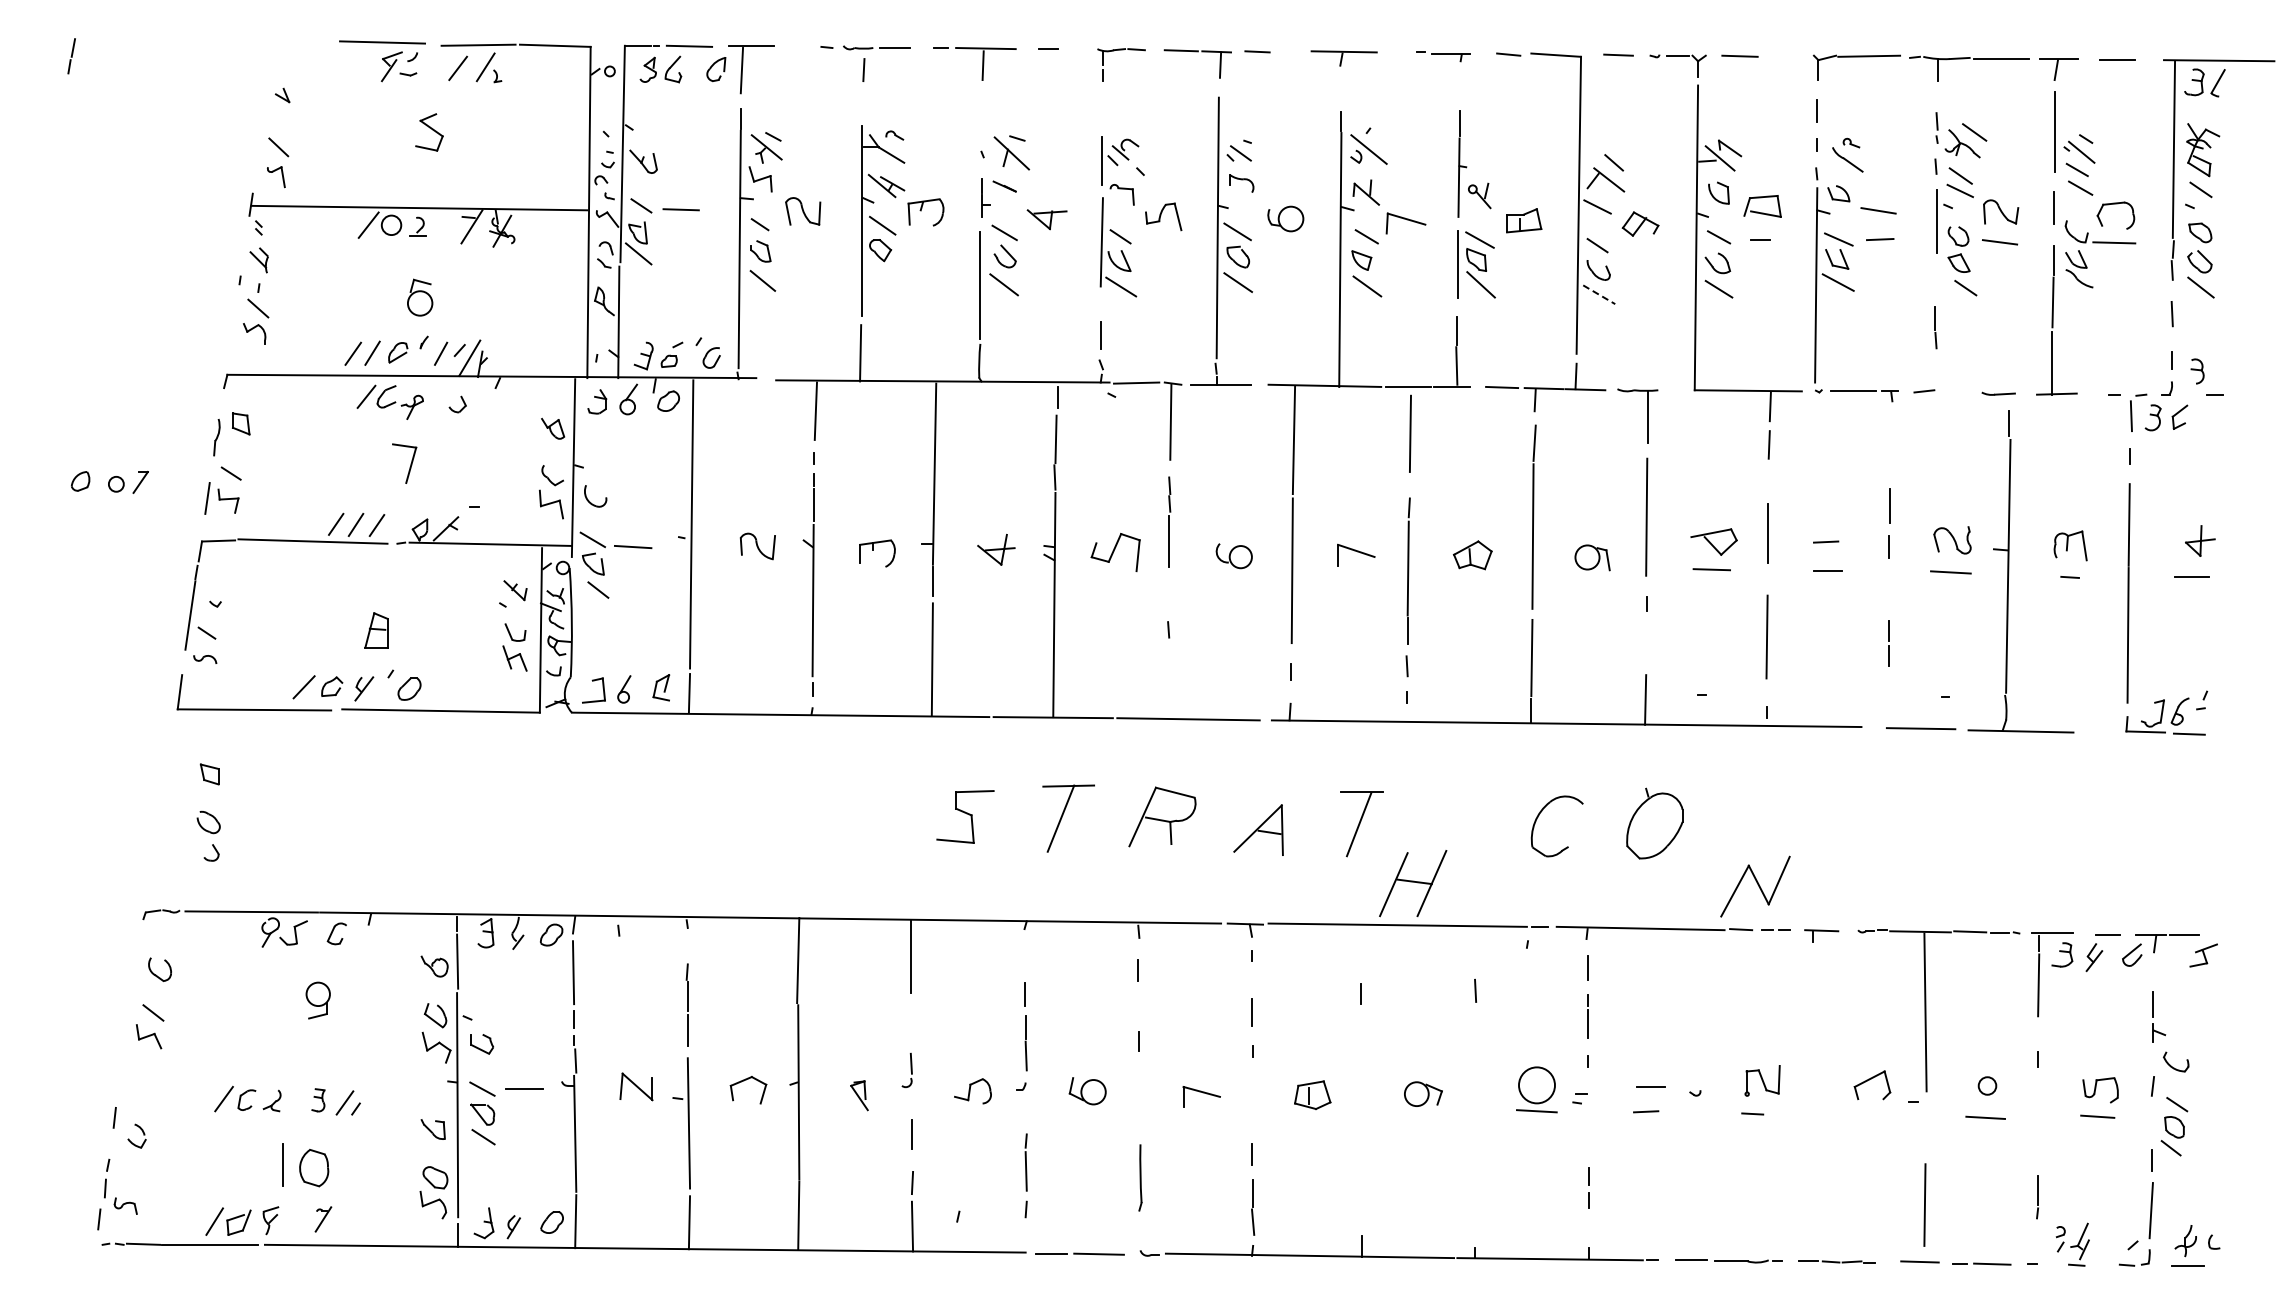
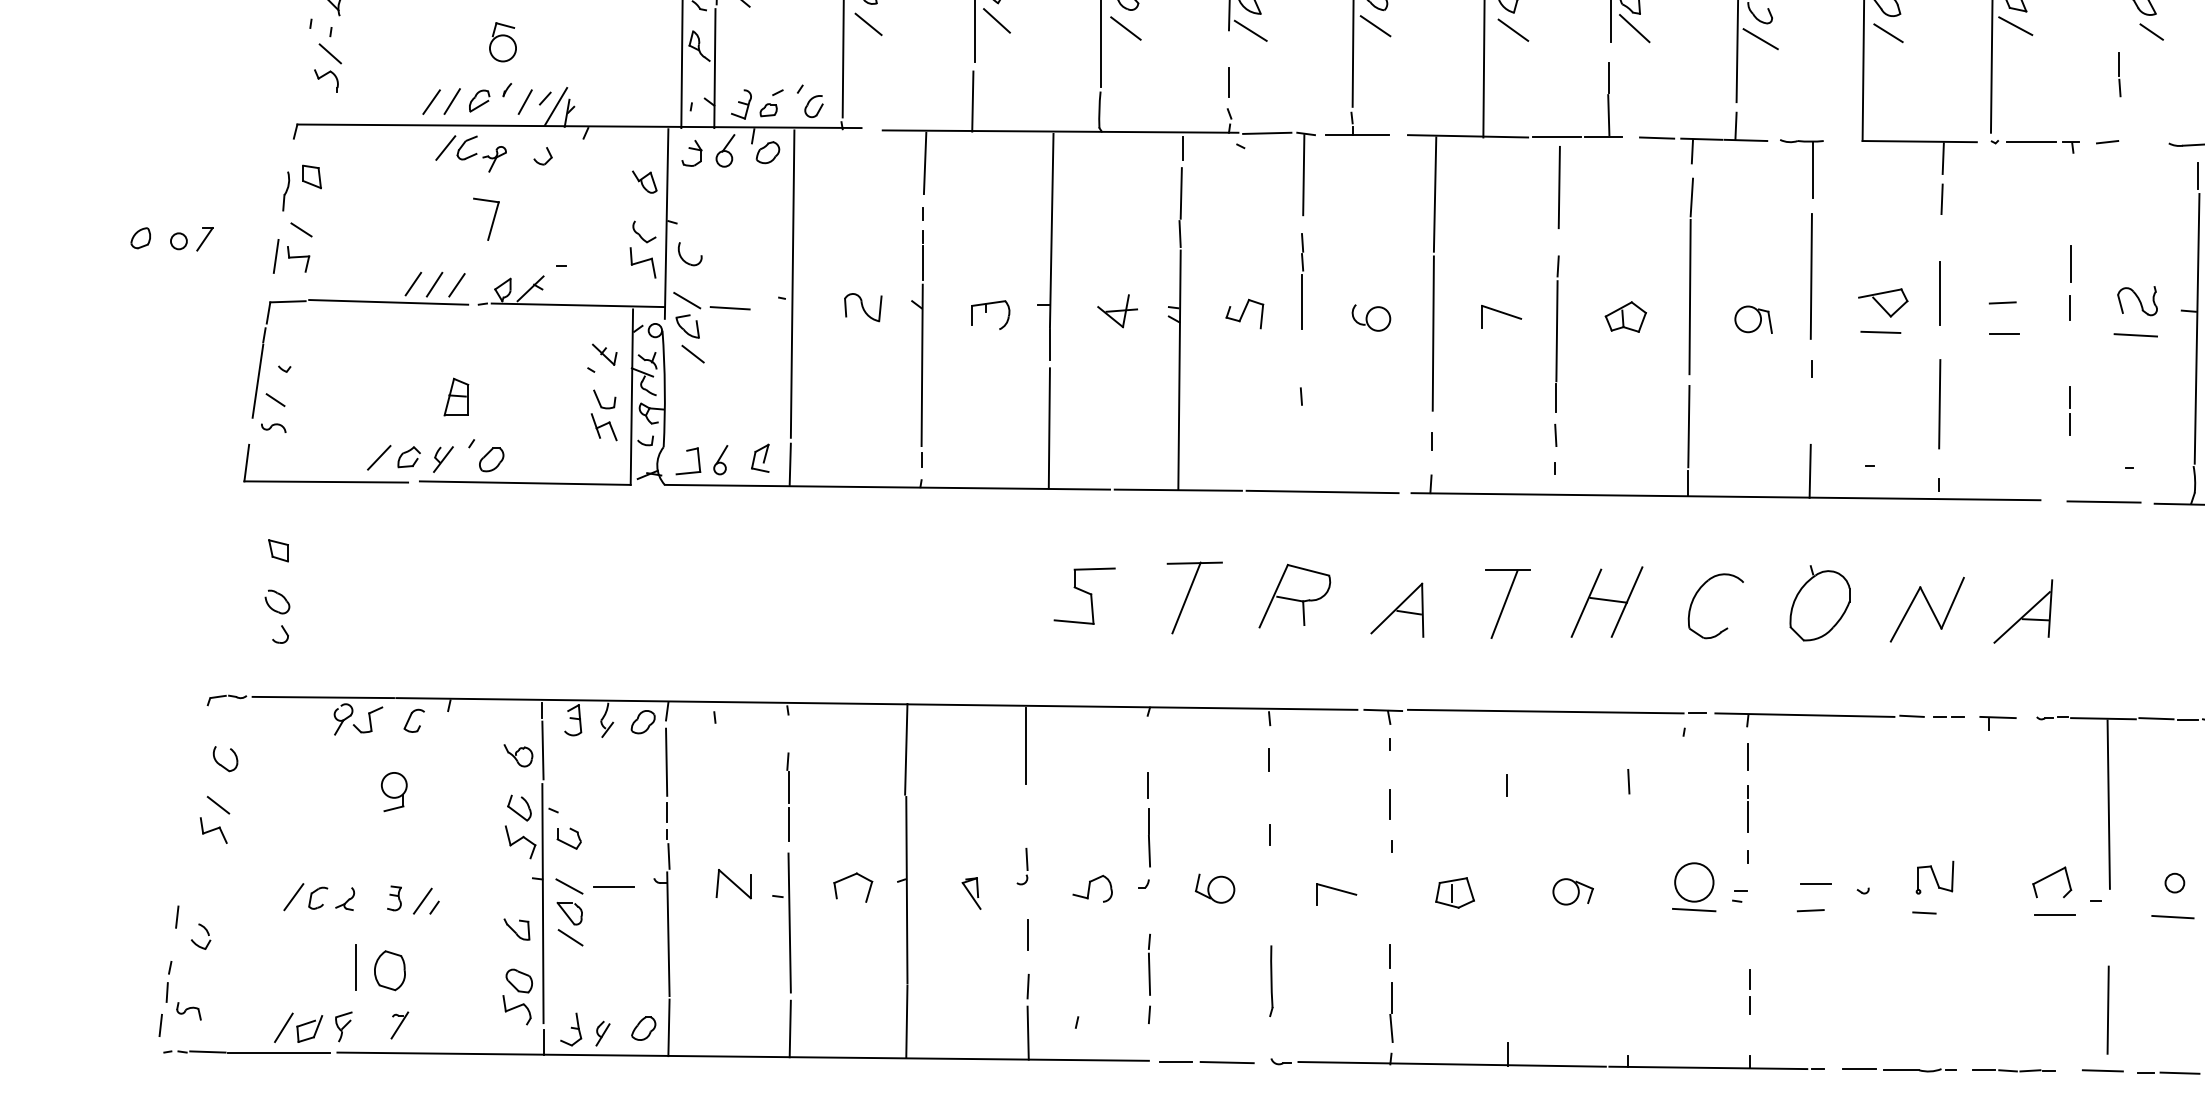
line: (883, 277) -> (997, 20), added
line: (1599, 294) -> (1761, 38), dashed -> solid
part: (1115, 552) -> (1244, 314), size x0.71
part: (1845, 831) -> (2023, 611), added
part: (1413, 883) -> (1607, 602), moved
part: (1755, 886) -> (1927, 609), moved
line: (1874, 1115) -> (2054, 914), added

